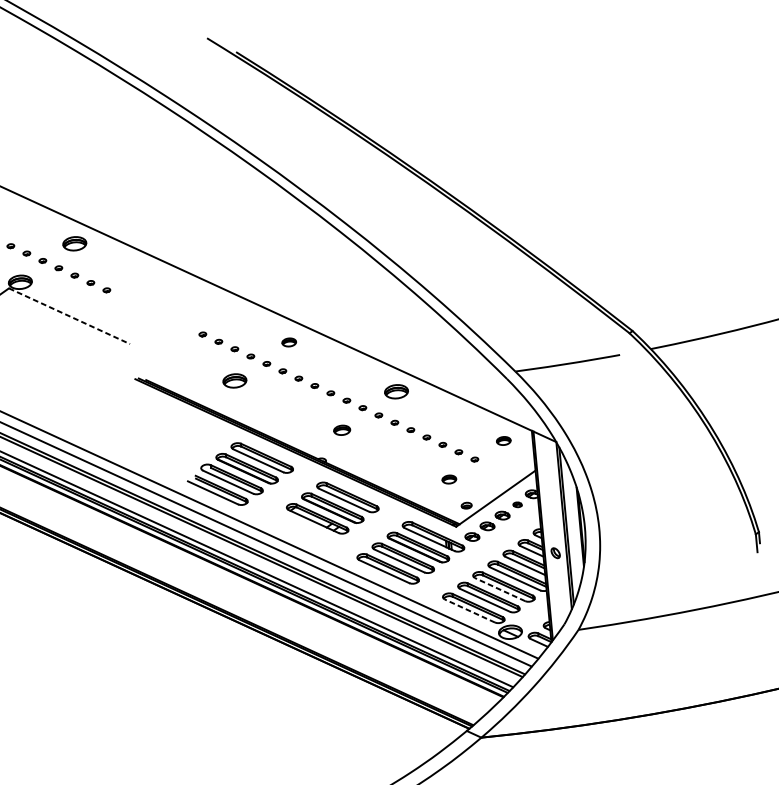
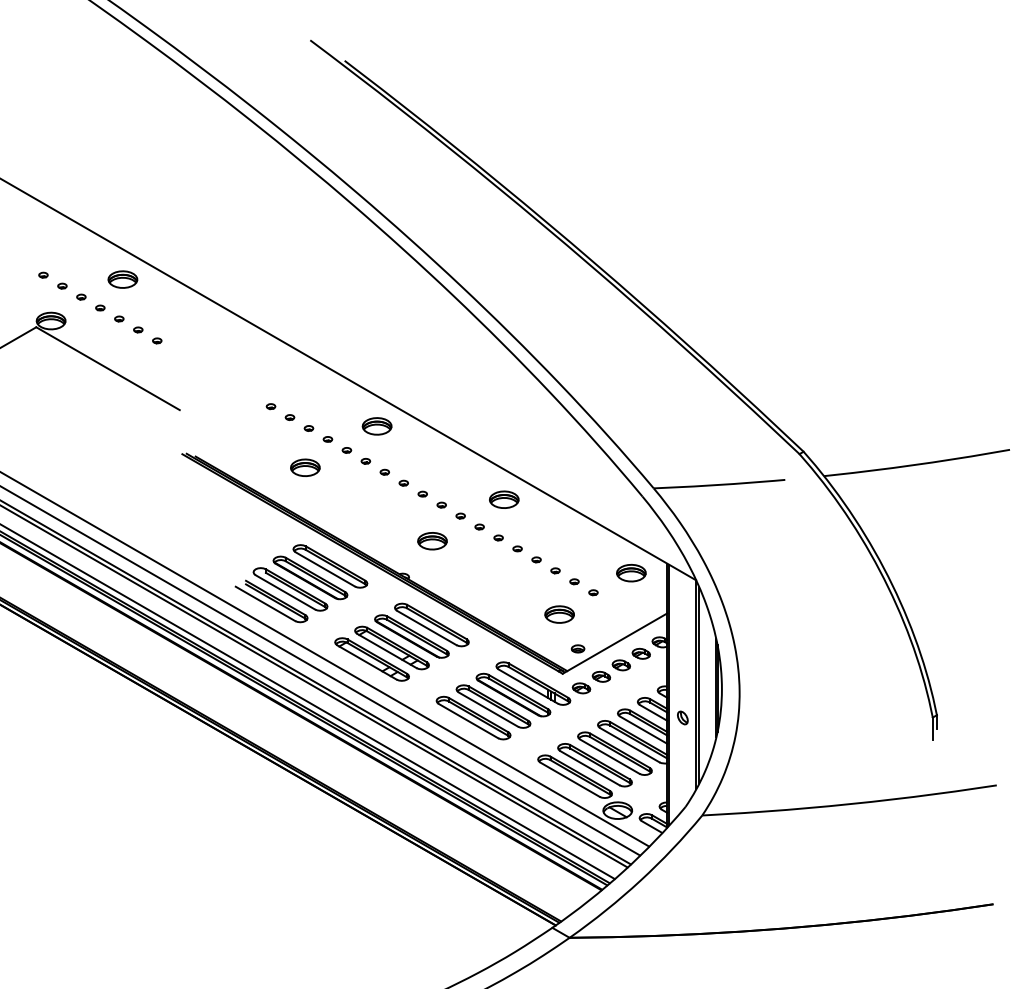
line: (69, 316) -> (108, 368), dashed -> solid
part: (288, 342) -> (376, 426), size x1.67
part: (342, 430) -> (432, 541), size x1.43
part: (503, 440) -> (631, 572), size x1.67
part: (449, 479) -> (559, 614), size x1.67
part: (517, 504) -> (640, 653), size x1.67
part: (302, 529) -> (371, 659), added
line: (499, 589) -> (609, 756), dashed -> solid
line: (469, 610) -> (569, 779), dashed -> solid

